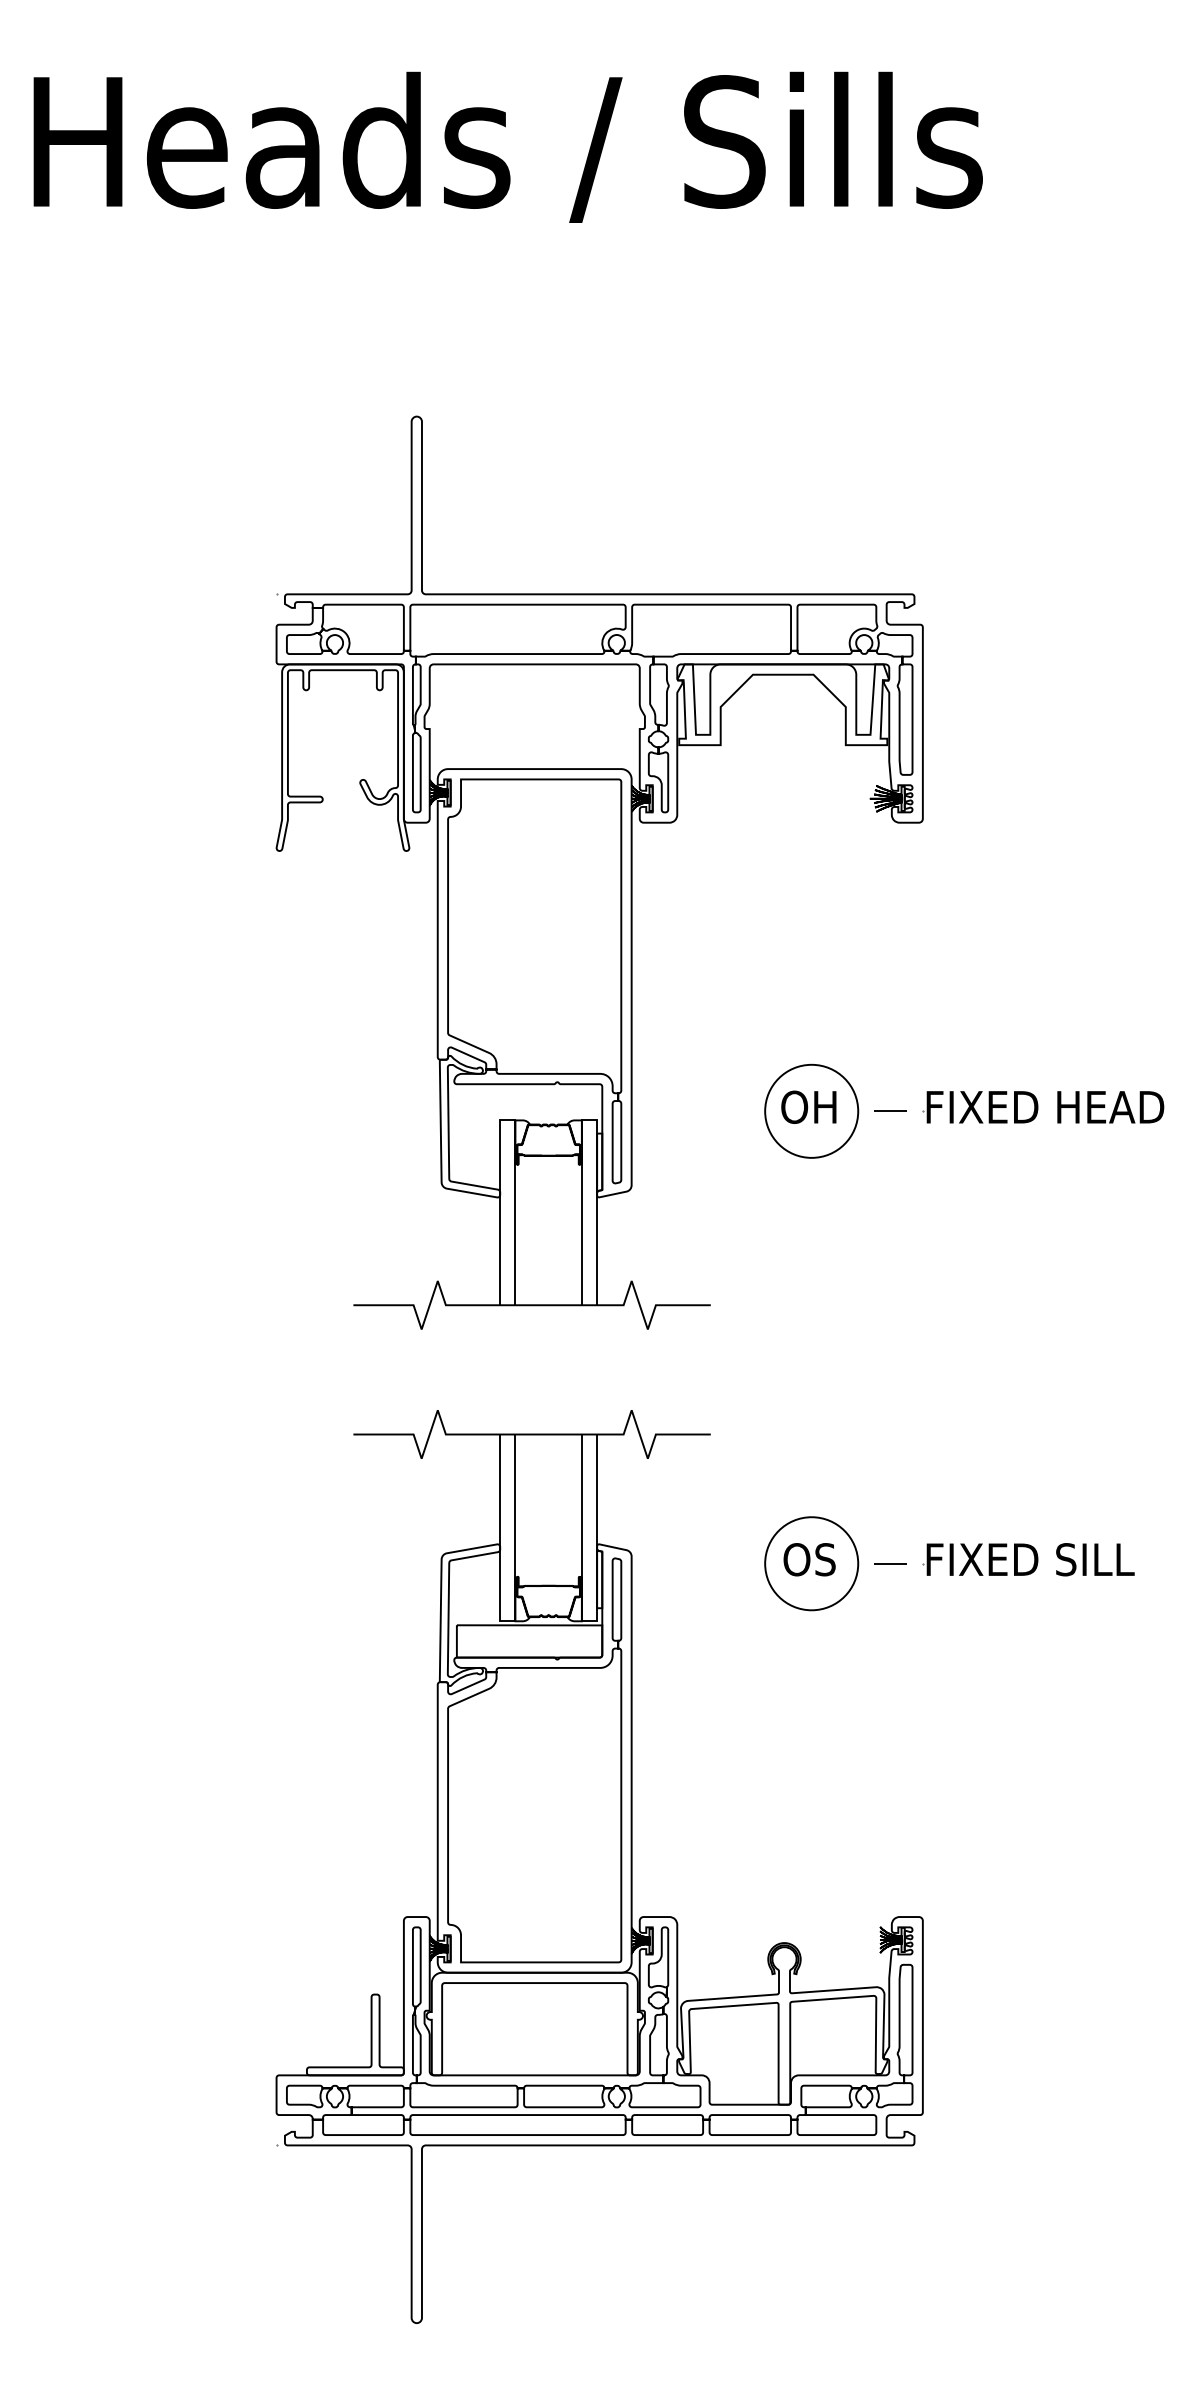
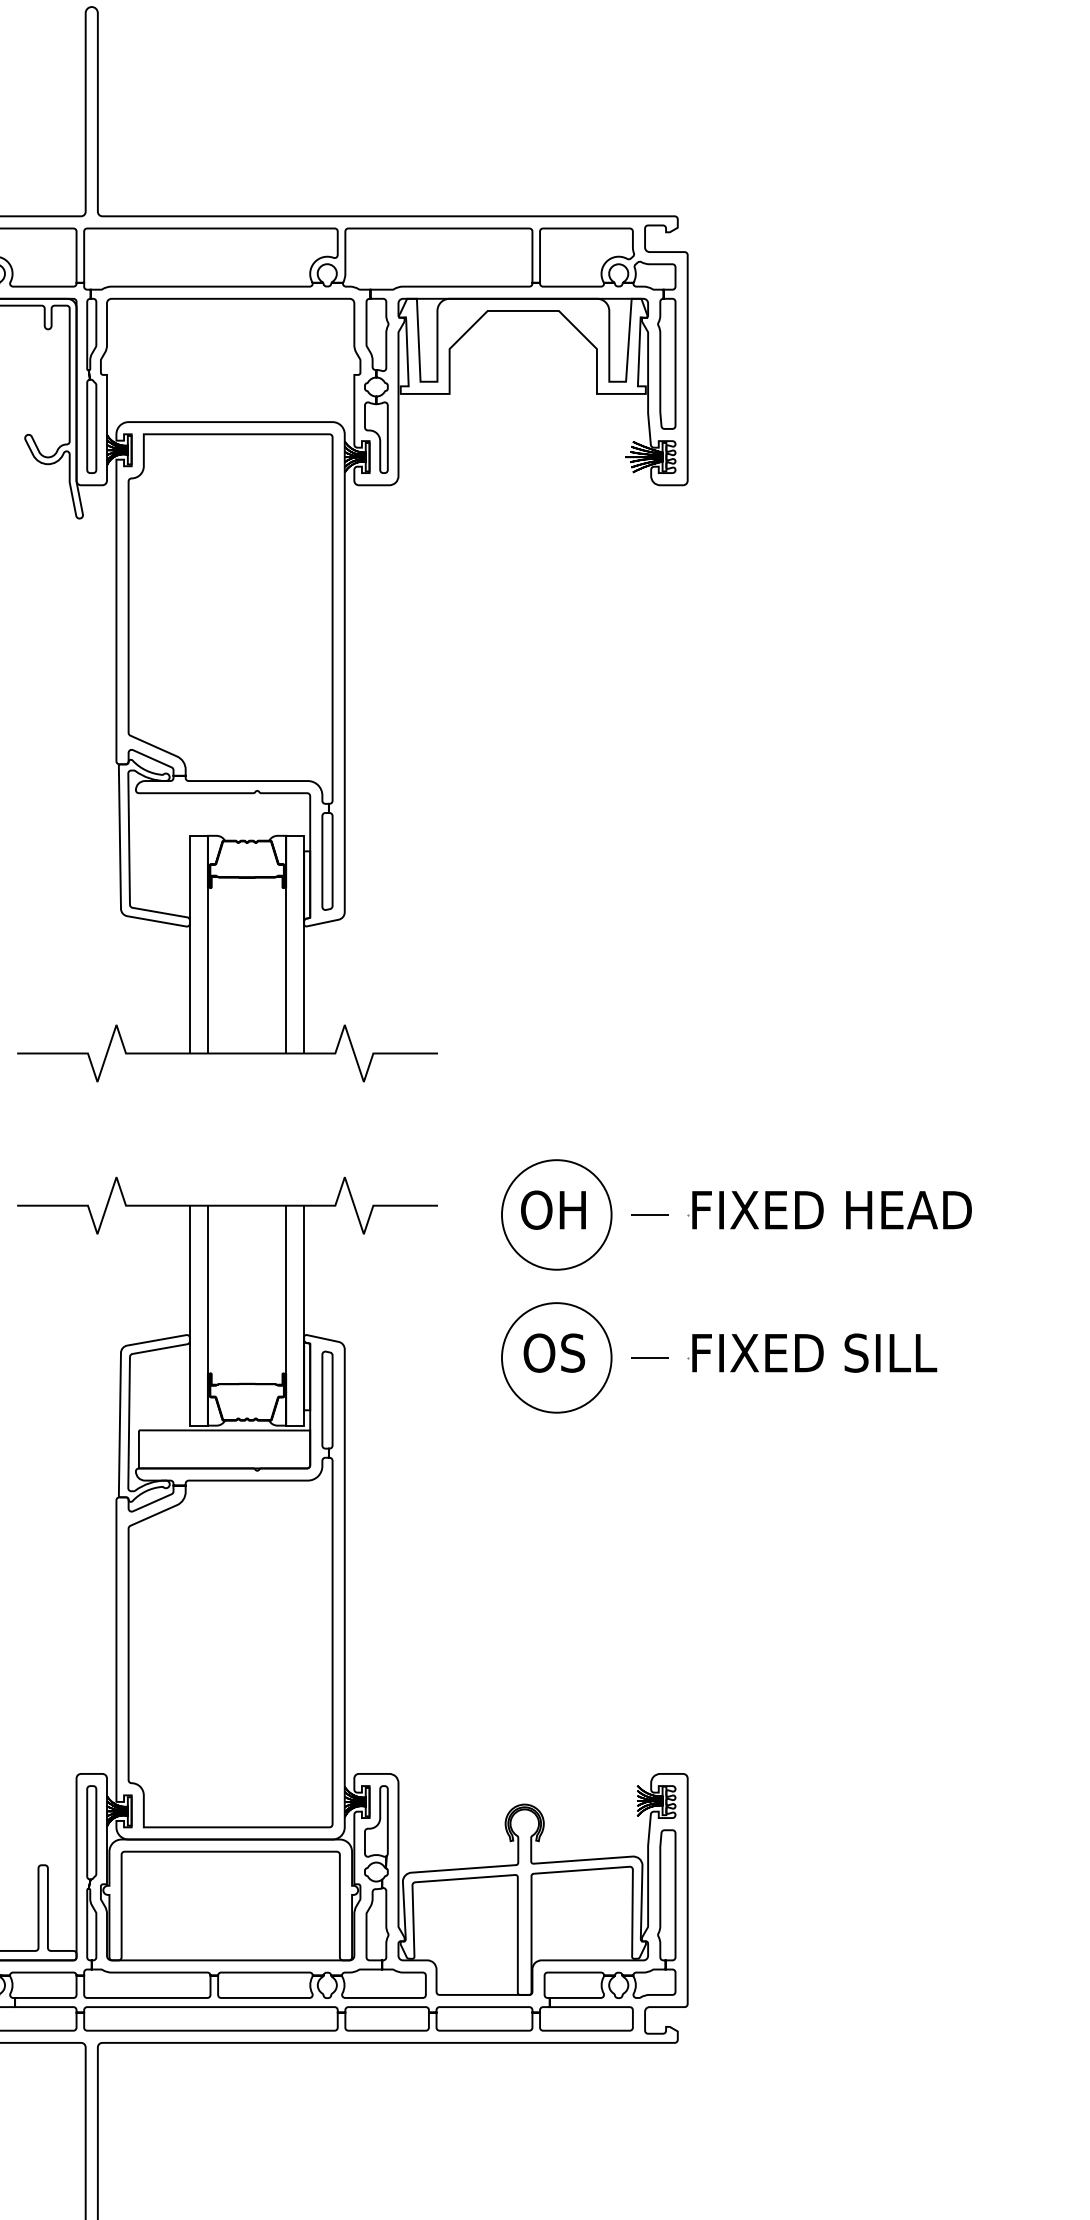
part: (964, 1110) -> (736, 1213), moved

